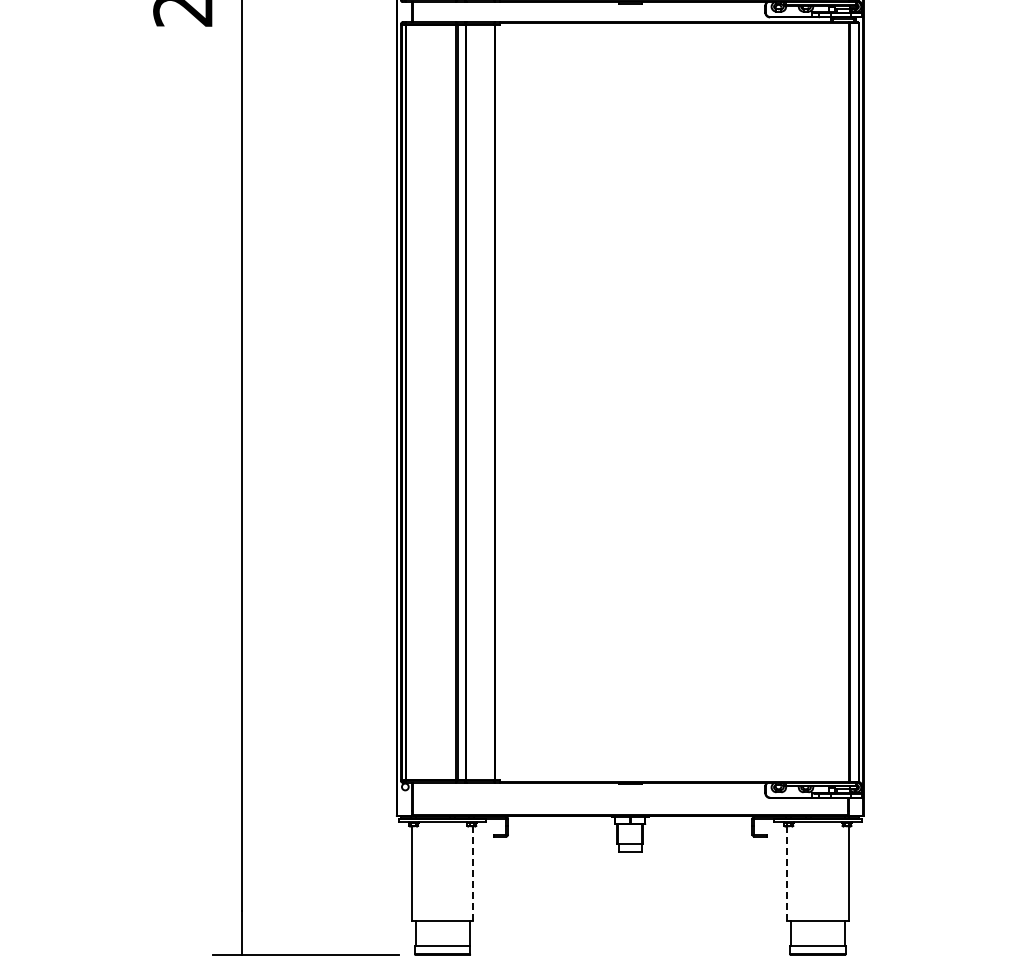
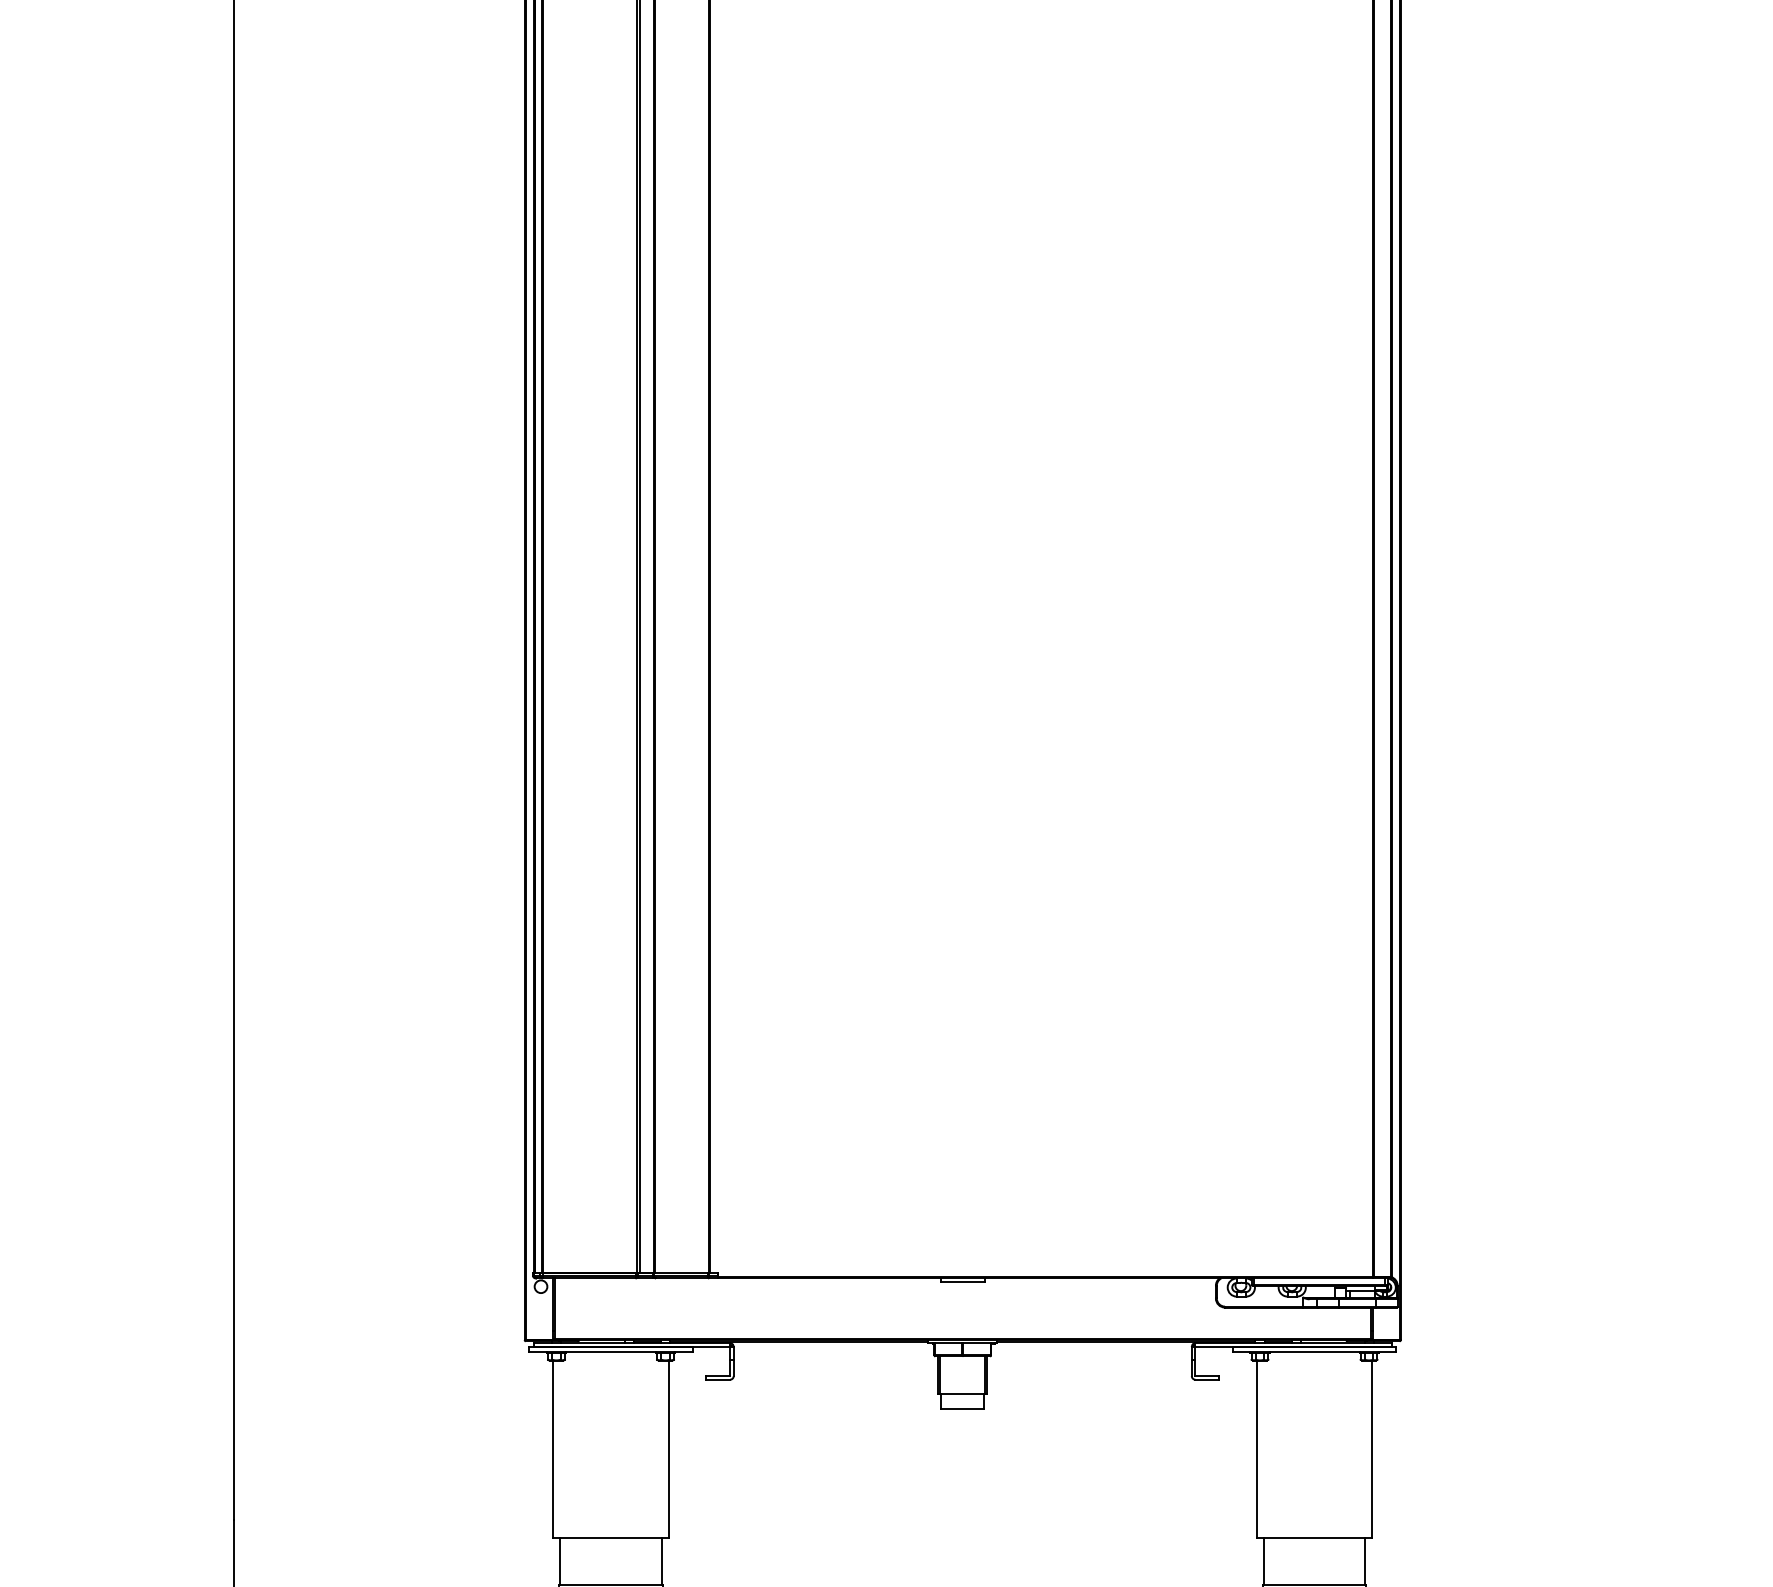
line: (473, 873) -> (668, 1448), dashed -> solid
line: (787, 874) -> (1257, 1450), dashed -> solid

